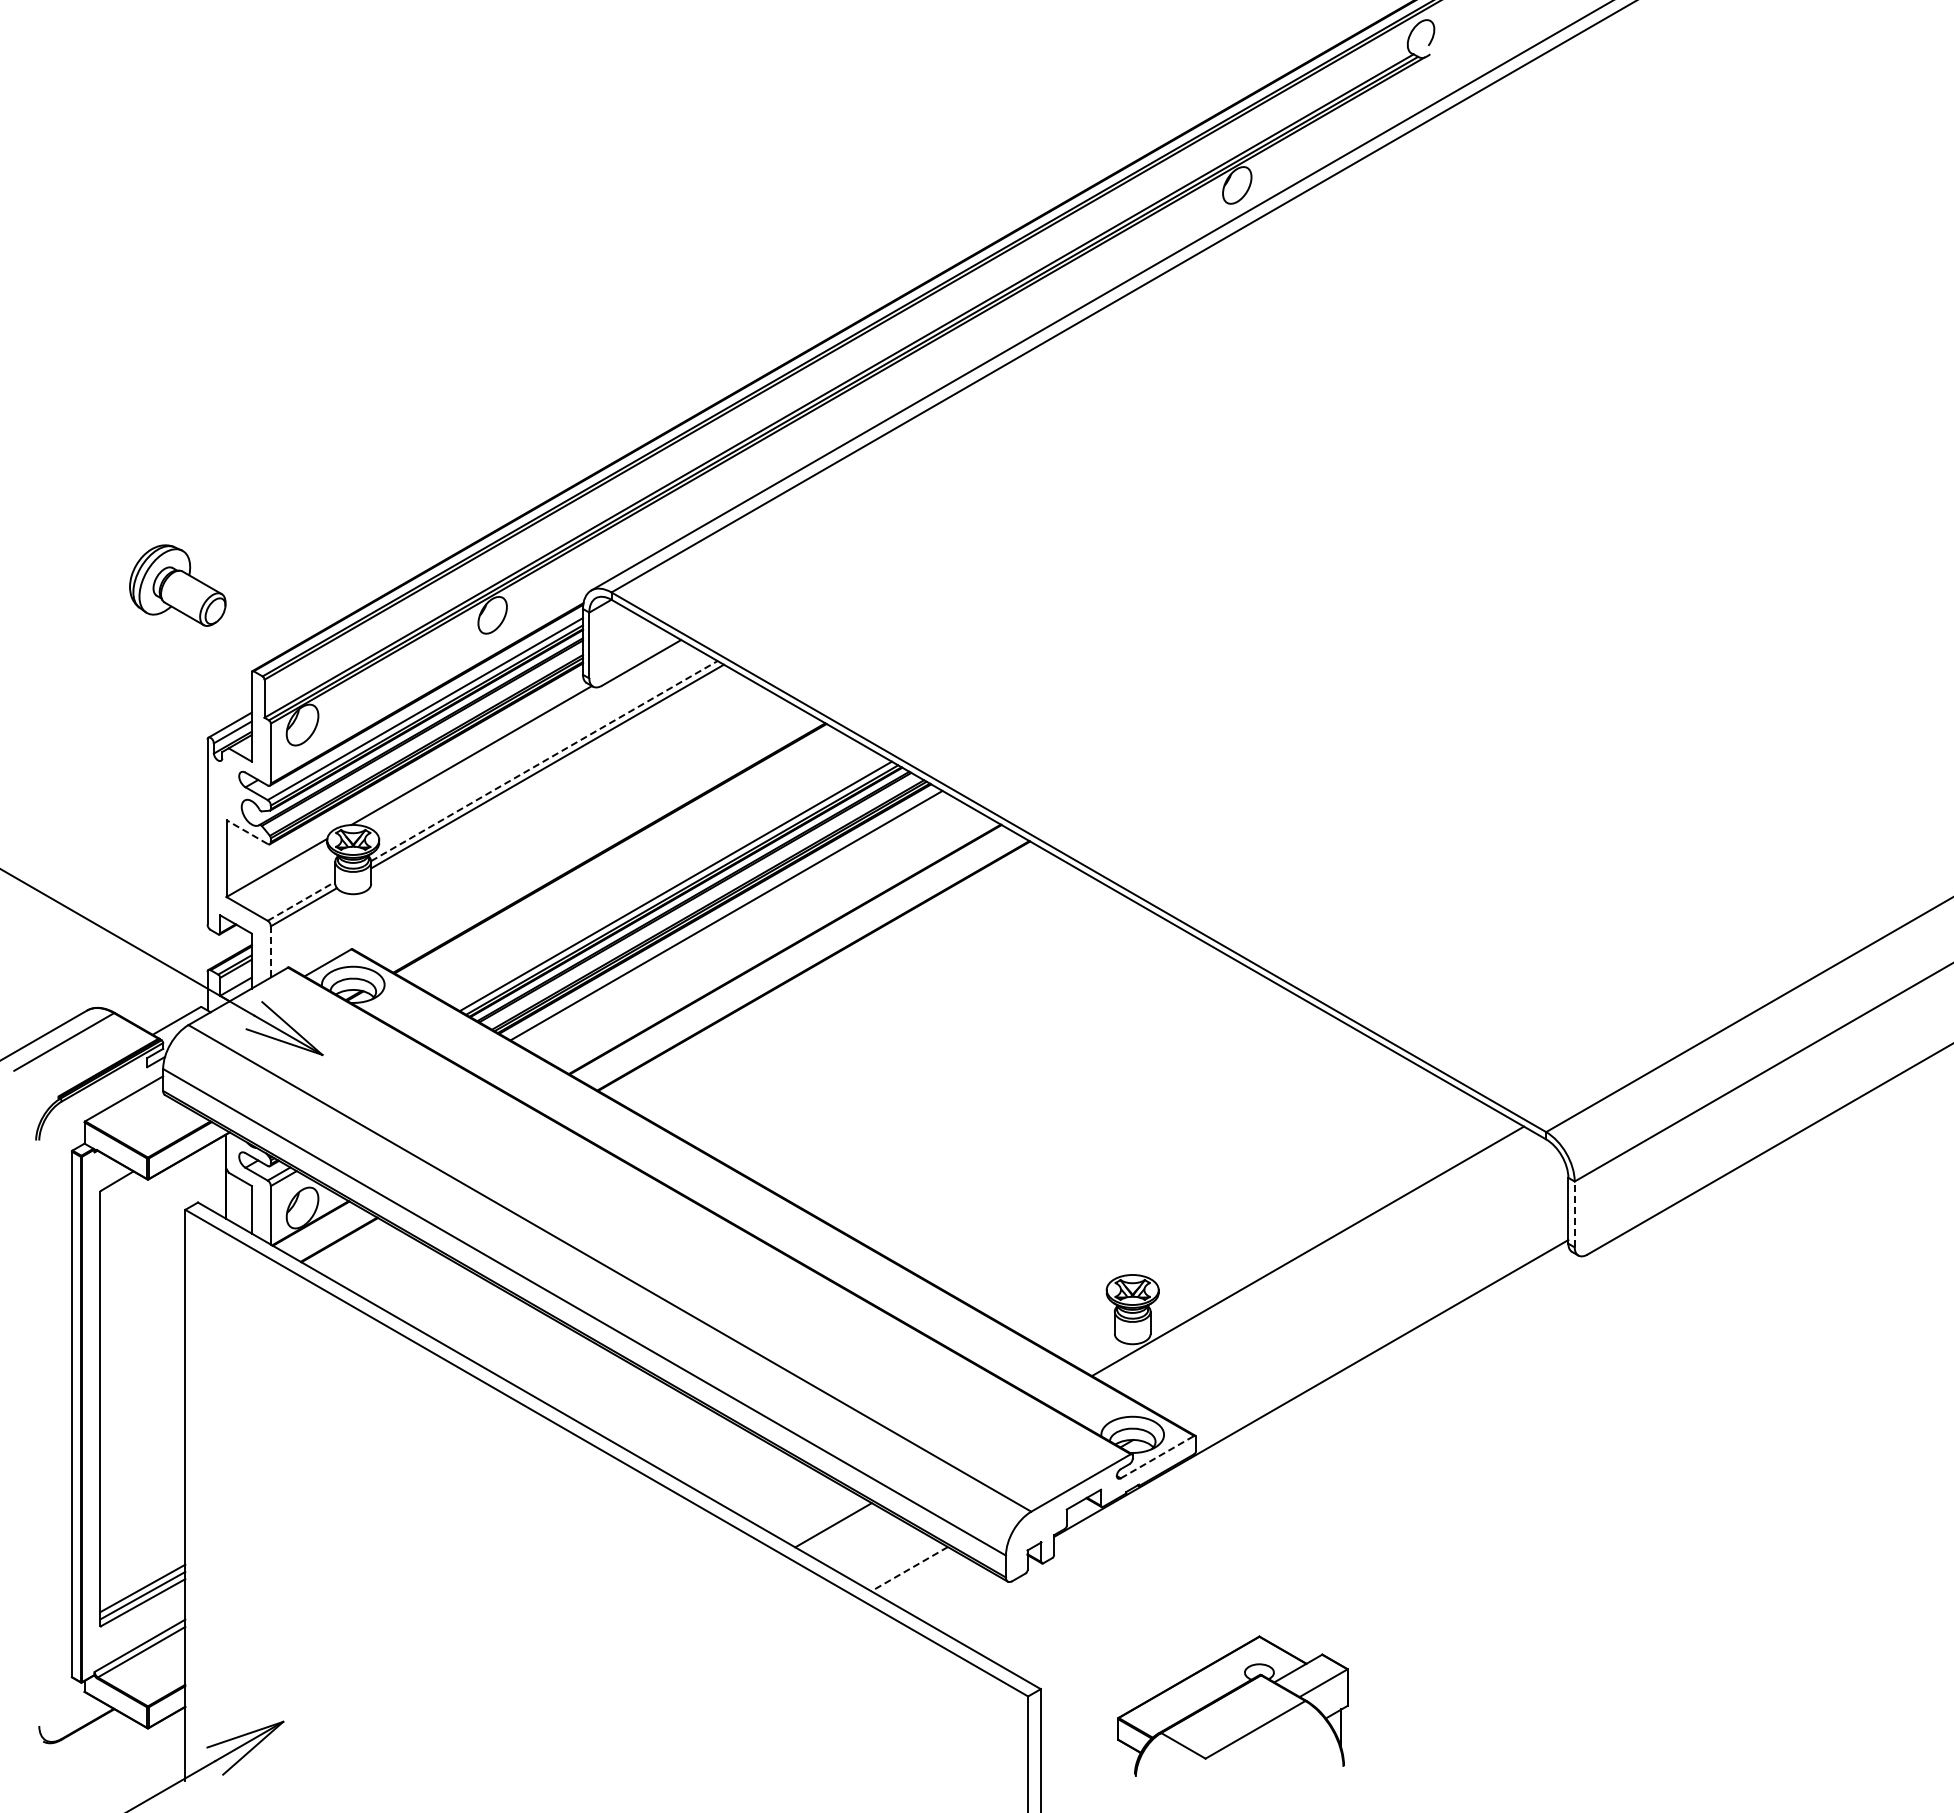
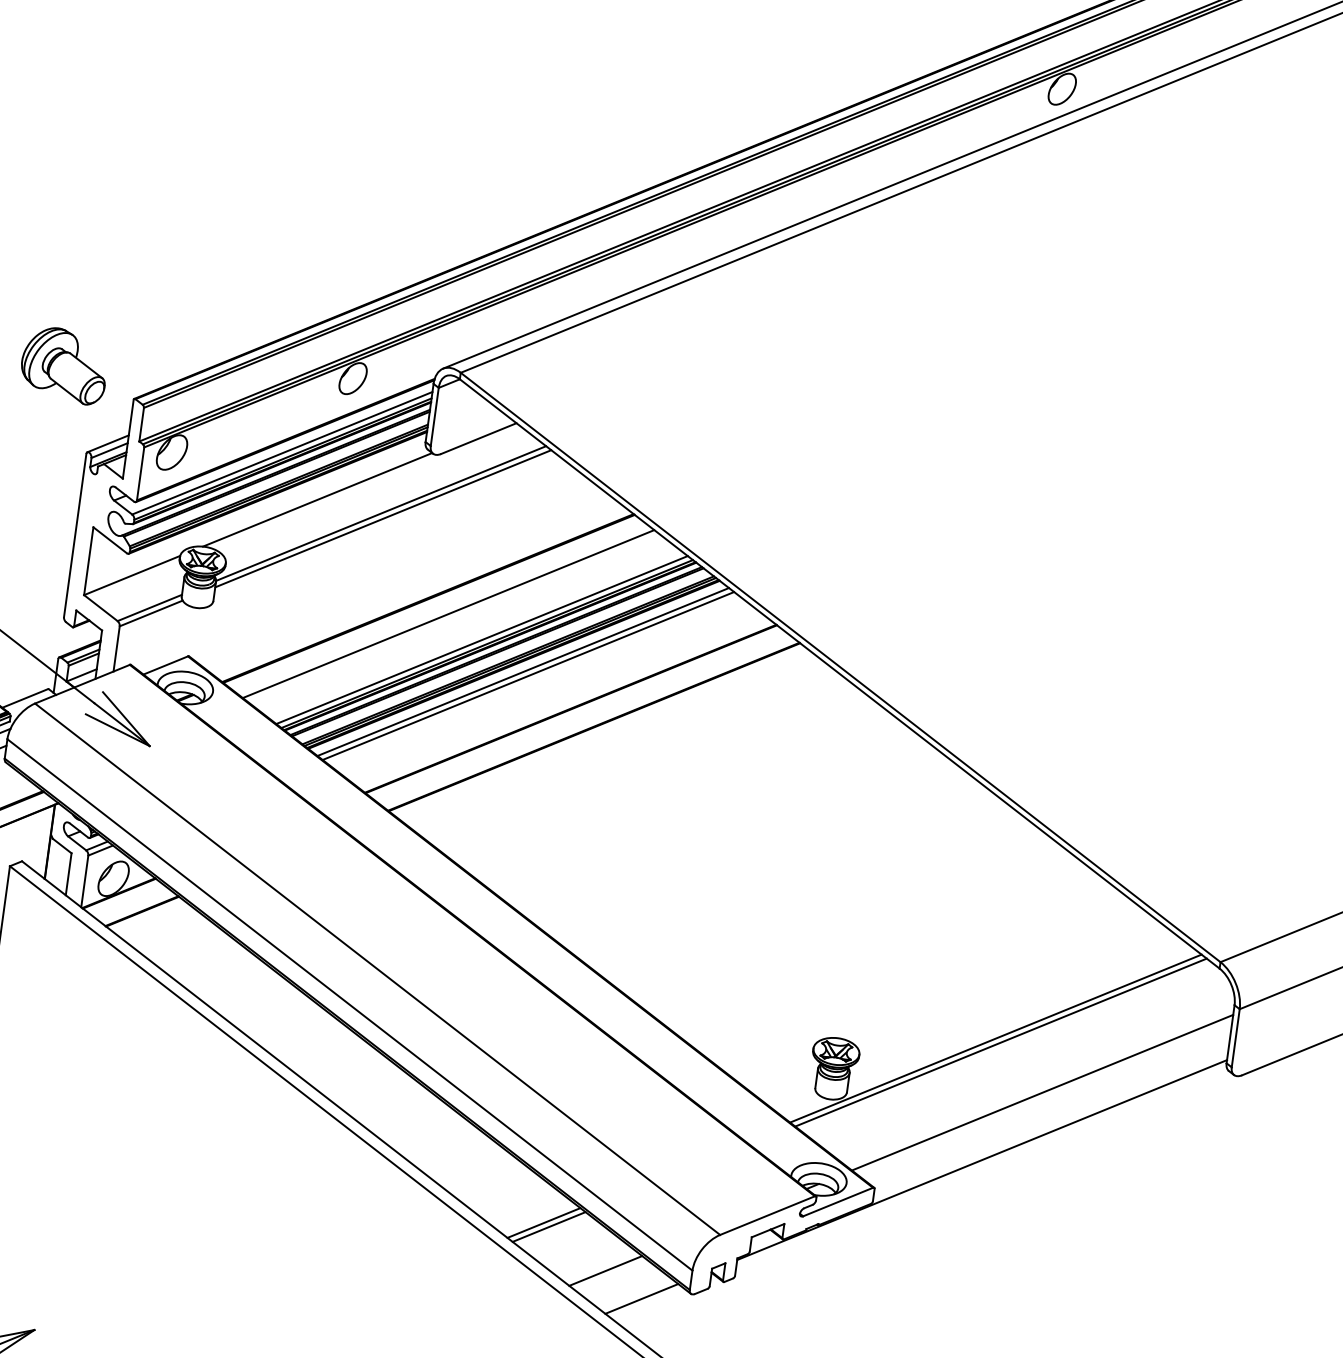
part: (177, 585) -> (64, 365), moved
line: (544, 760) -> (381, 513), dashed -> solid
line: (247, 832) -> (110, 540), dashed -> solid
line: (634, 862) -> (448, 613), added
line: (301, 901) -> (149, 608), dashed -> solid
line: (732, 919) -> (528, 676), added
line: (270, 951) -> (116, 648), dashed -> solid
line: (1574, 1214) -> (1235, 1038), dashed -> solid
line: (1314, 1254) -> (1001, 1042), added
line: (1368, 1303) -> (1042, 1091), added
line: (1157, 1456) -> (838, 1201), dashed -> solid
line: (839, 1528) -> (548, 1226), added
line: (909, 1569) -> (605, 1271), dashed -> solid
line: (953, 1594) -> (641, 1298), added

